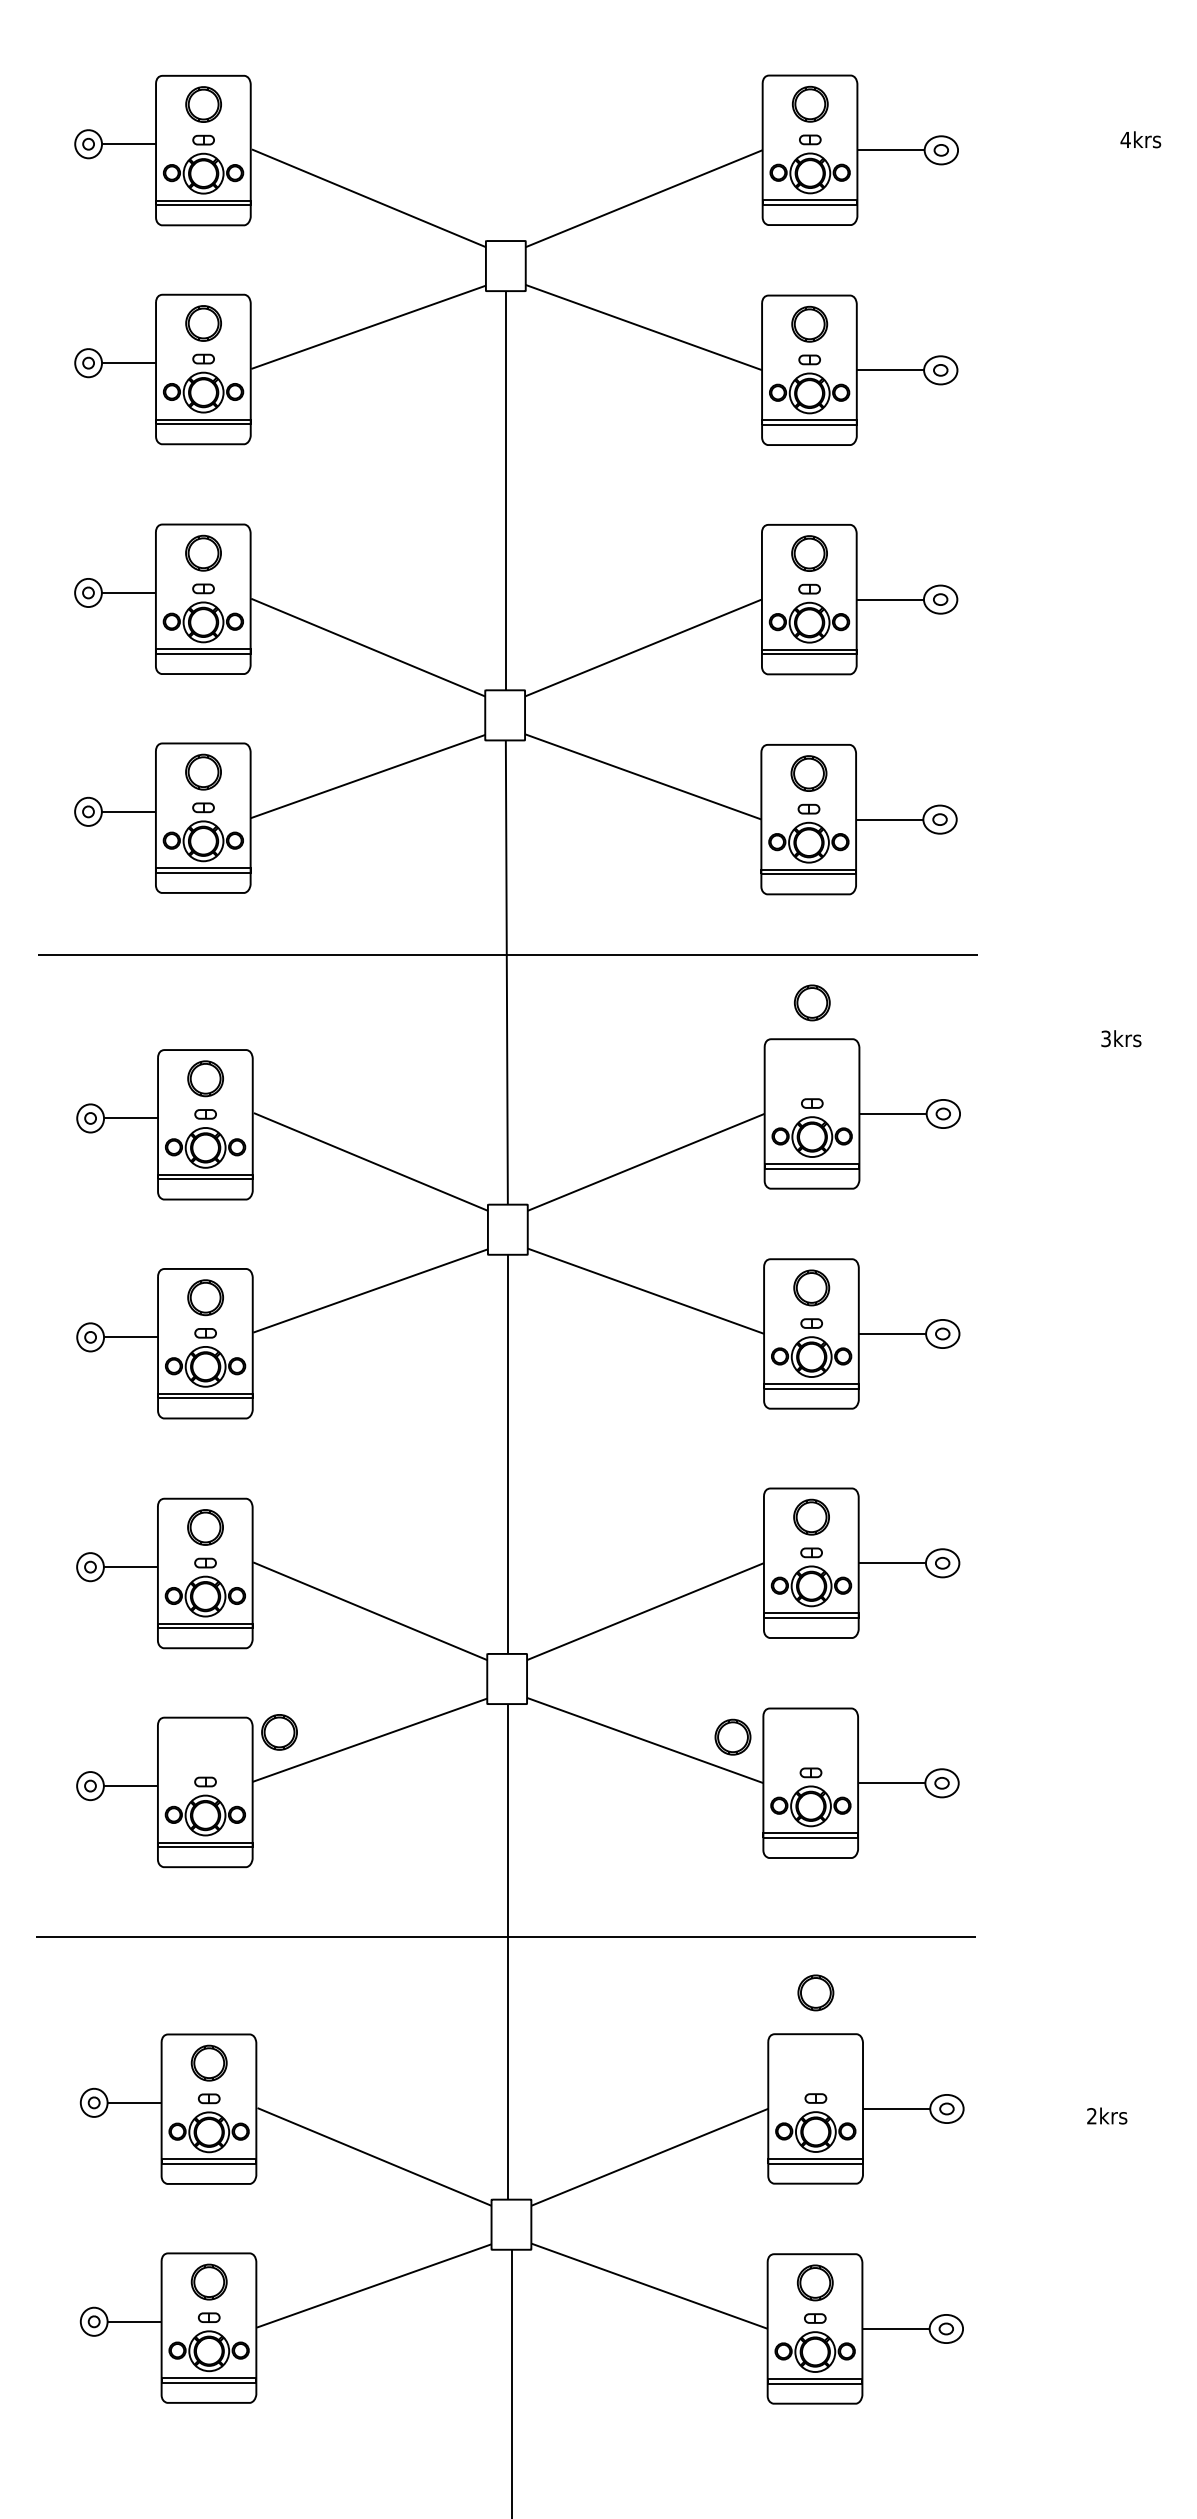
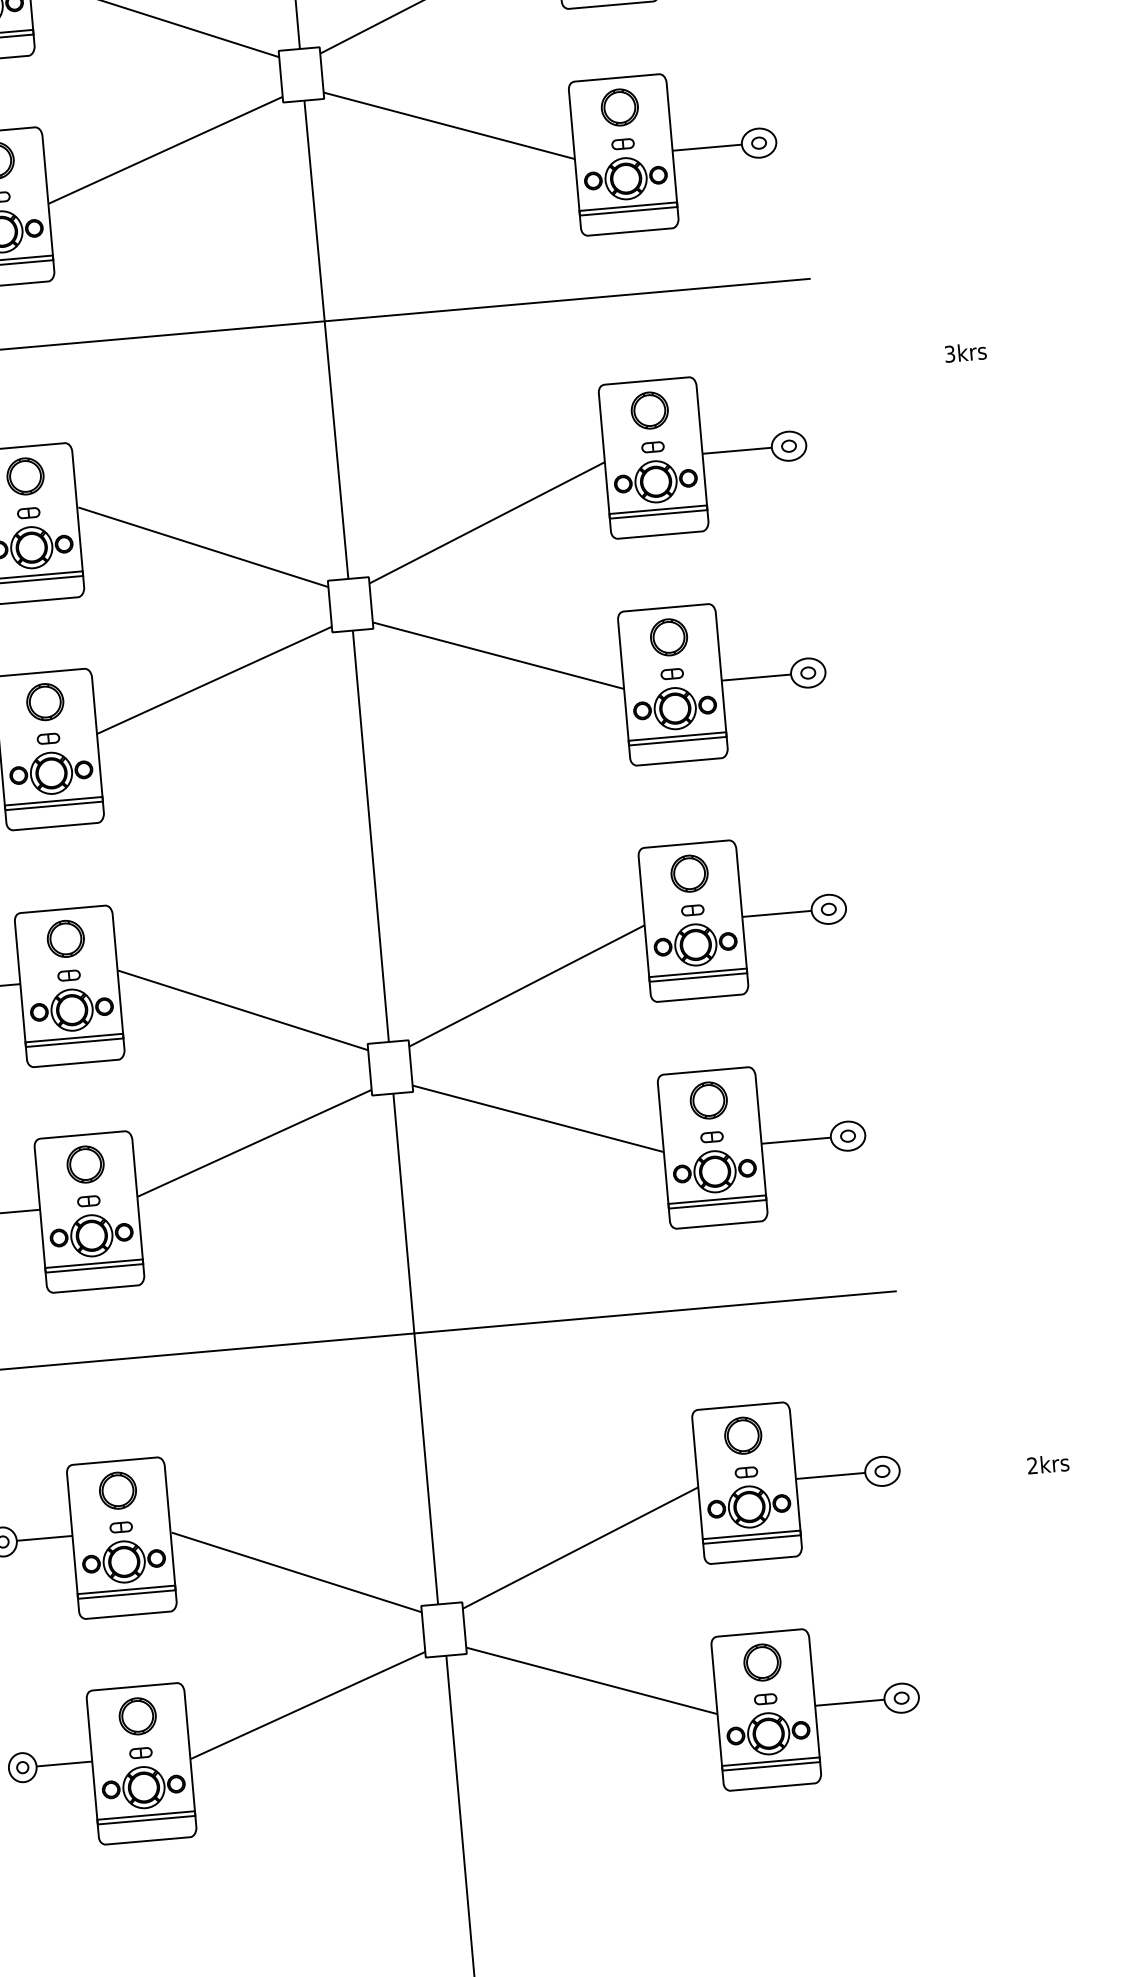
part: (812, 1002) -> (649, 410), moved
part: (279, 1732) -> (85, 1164), moved
part: (732, 1736) -> (708, 1099), moved
part: (815, 1992) -> (742, 1435), moved

